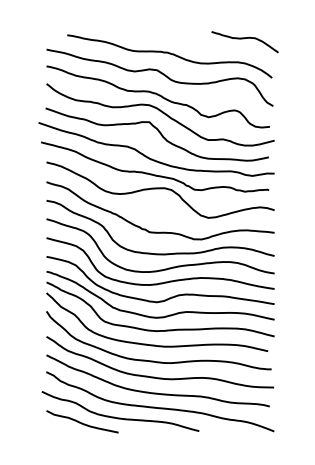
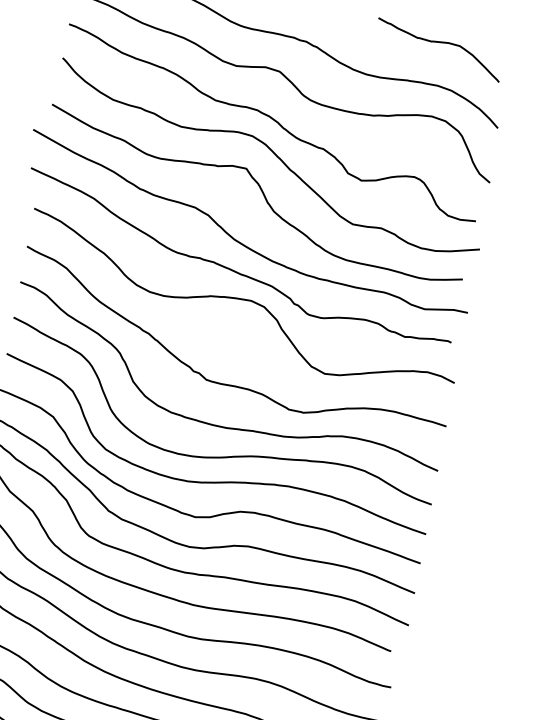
curve: (244, 39) -> (438, 44), moved

